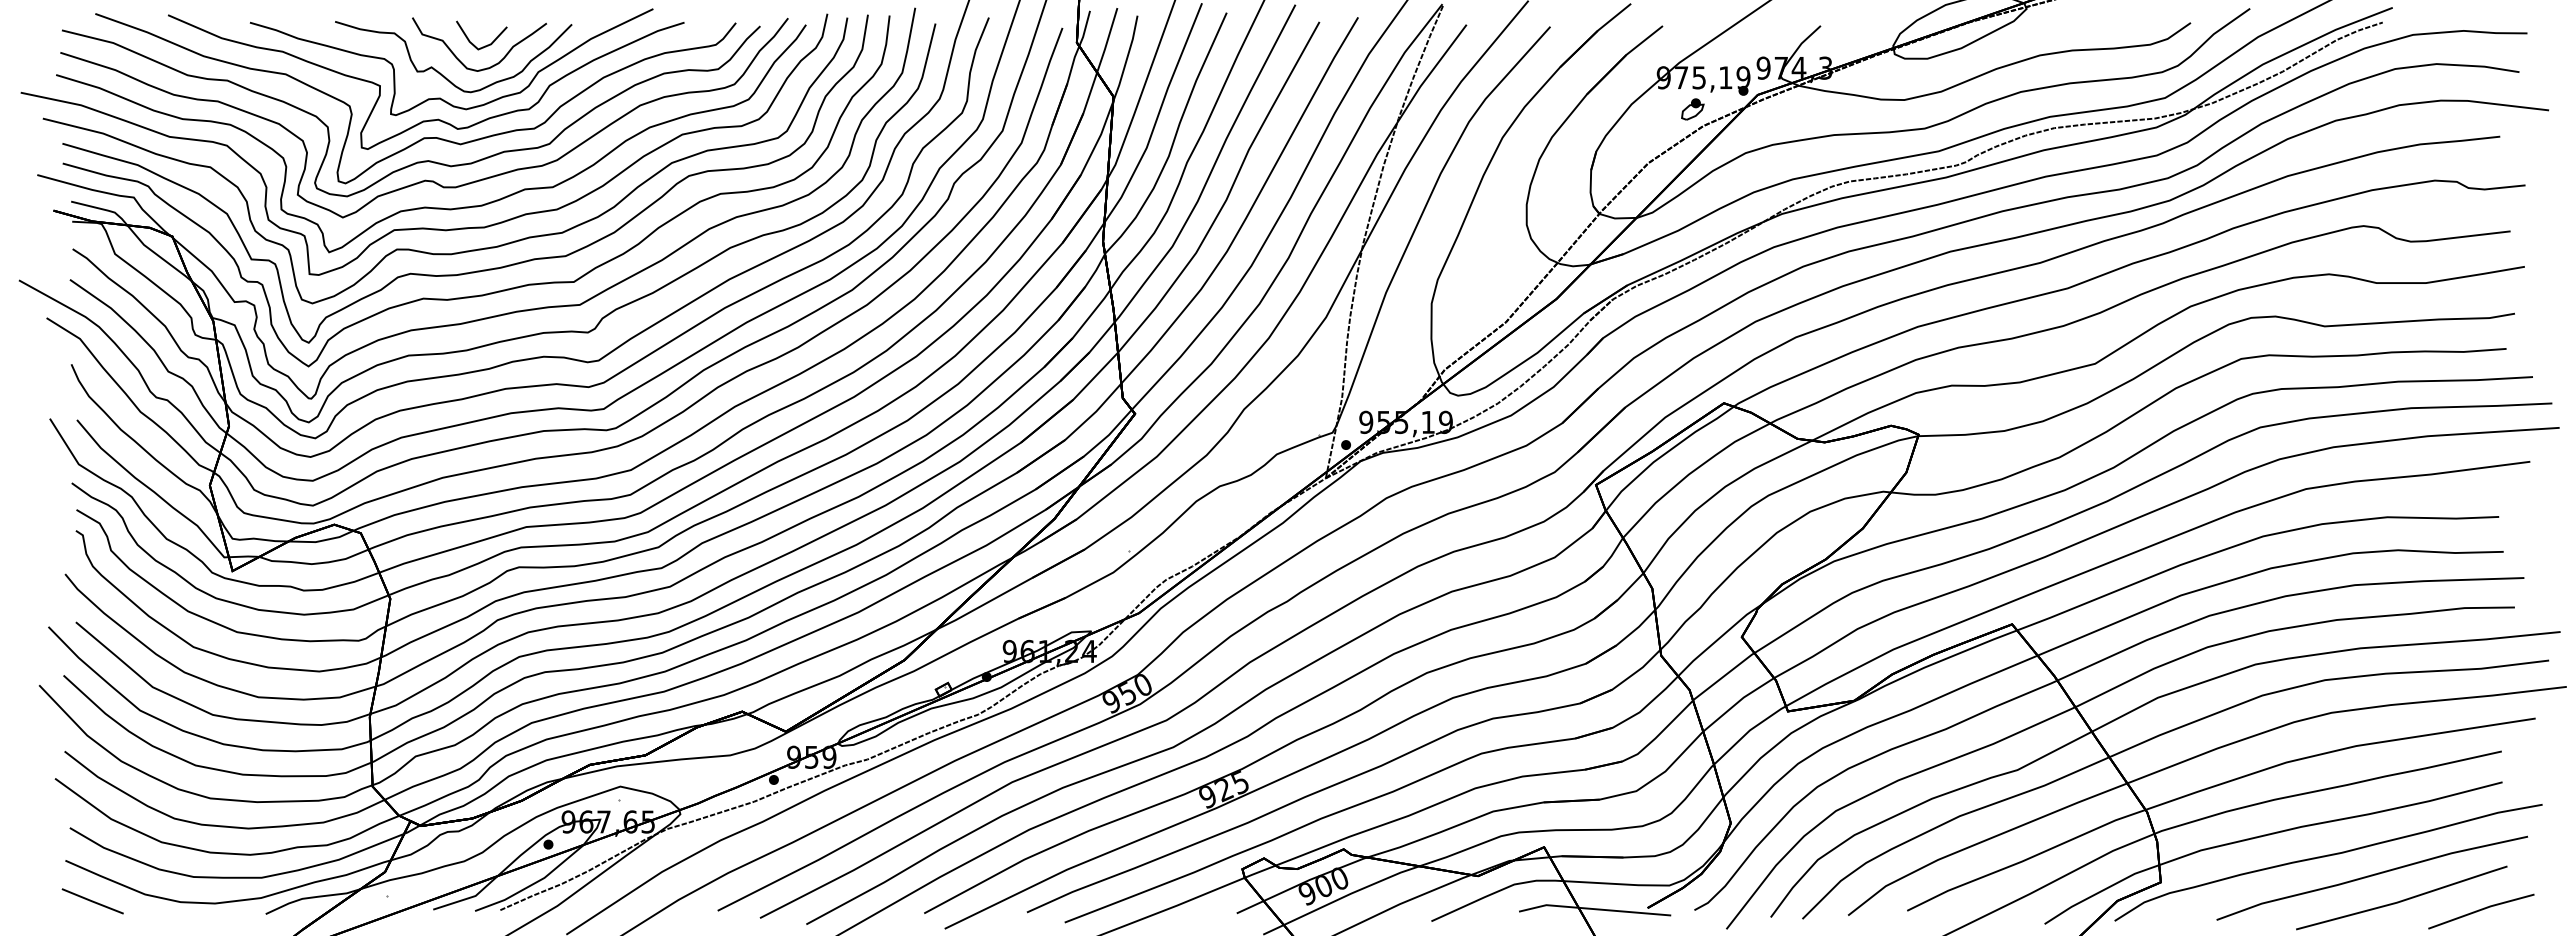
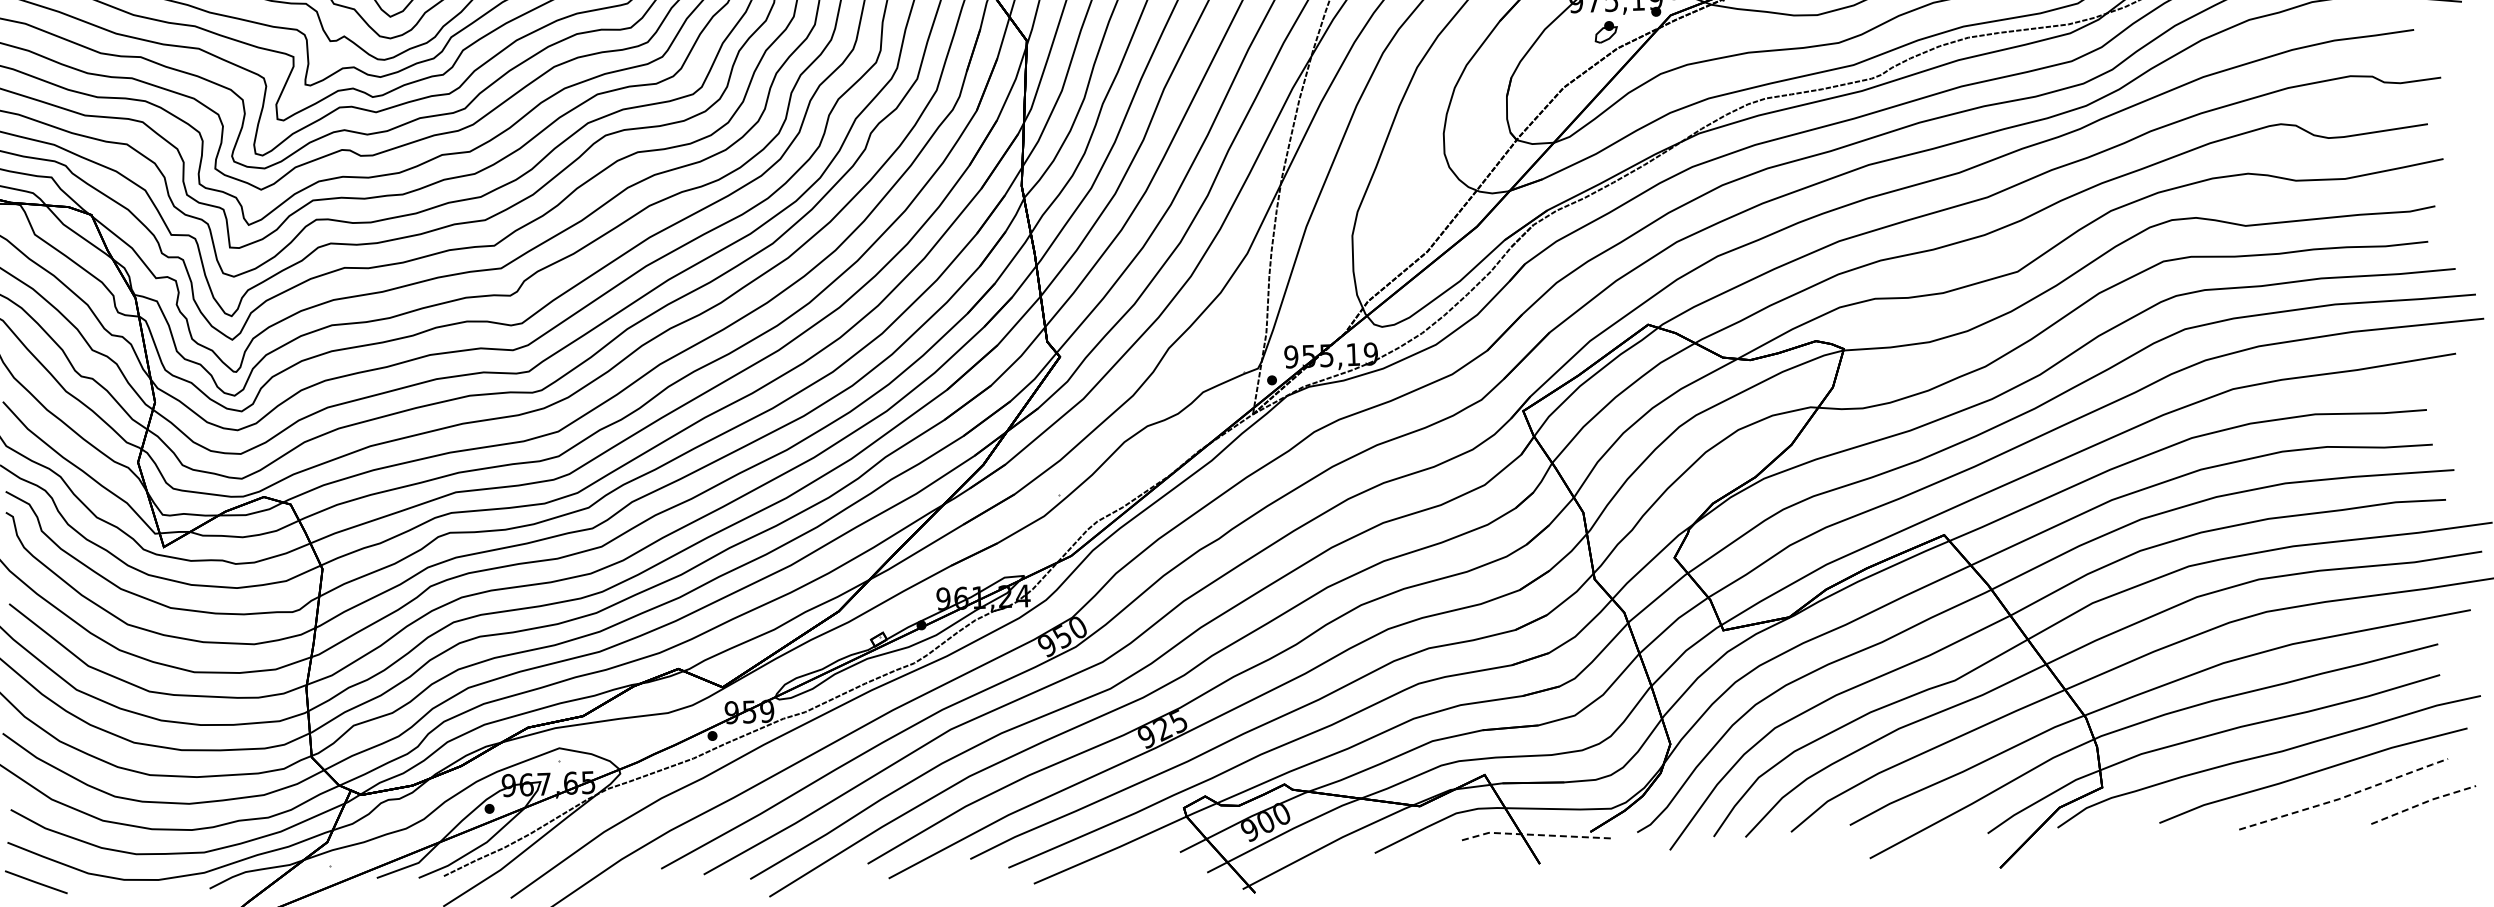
line: (2402, 900) -> (2344, 796), solid -> dashed
line: (1593, 909) -> (1536, 835), solid -> dashed
line: (2481, 909) -> (2423, 802), solid -> dashed

